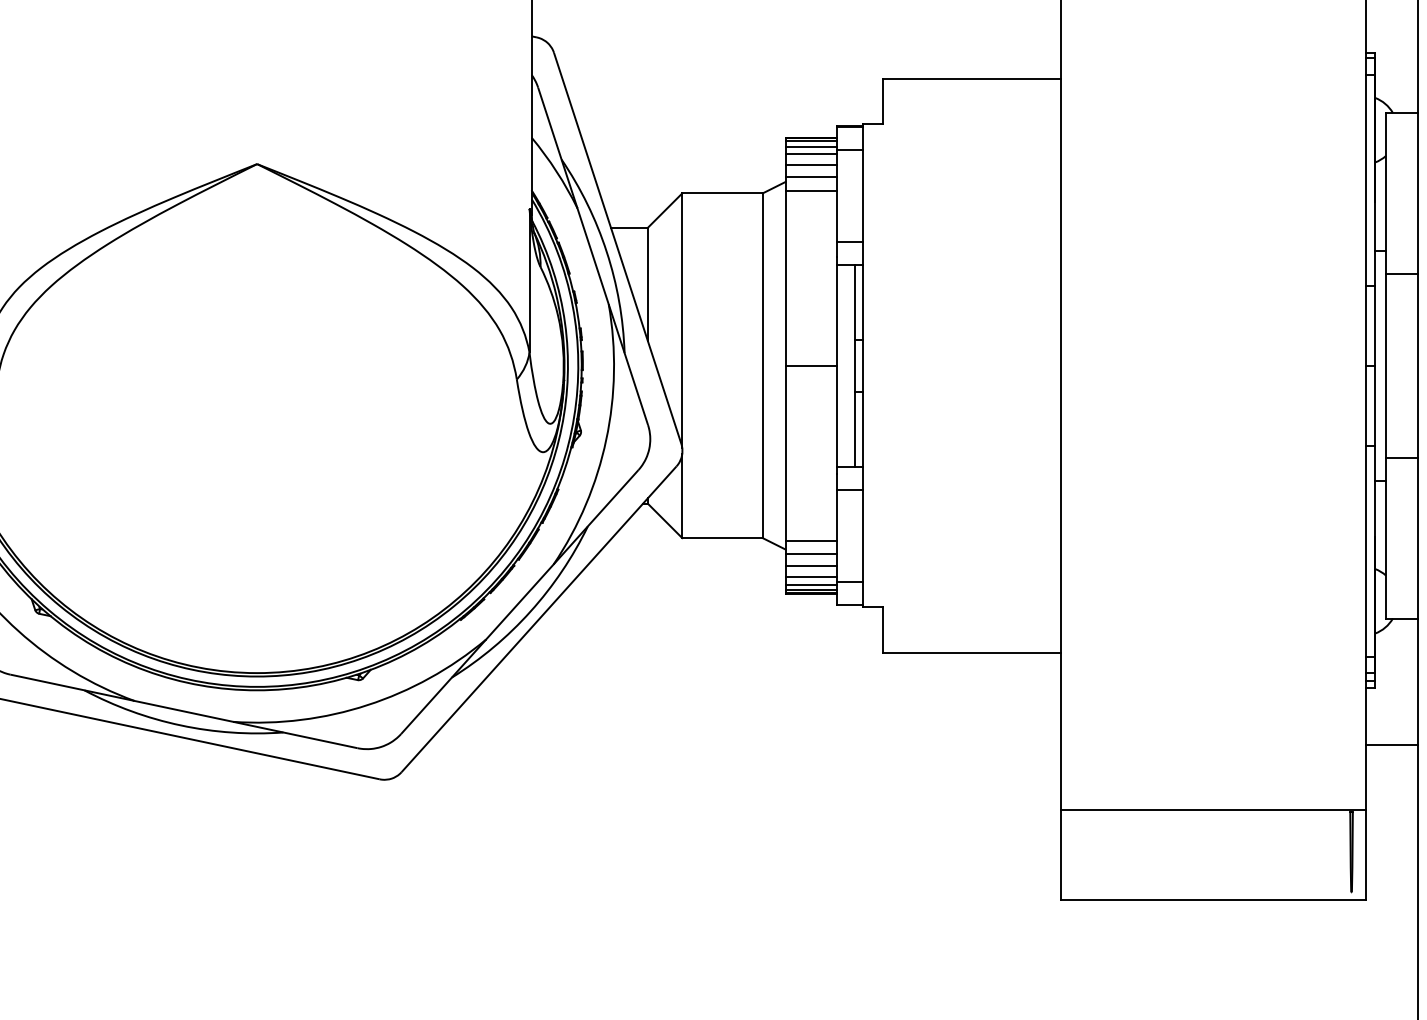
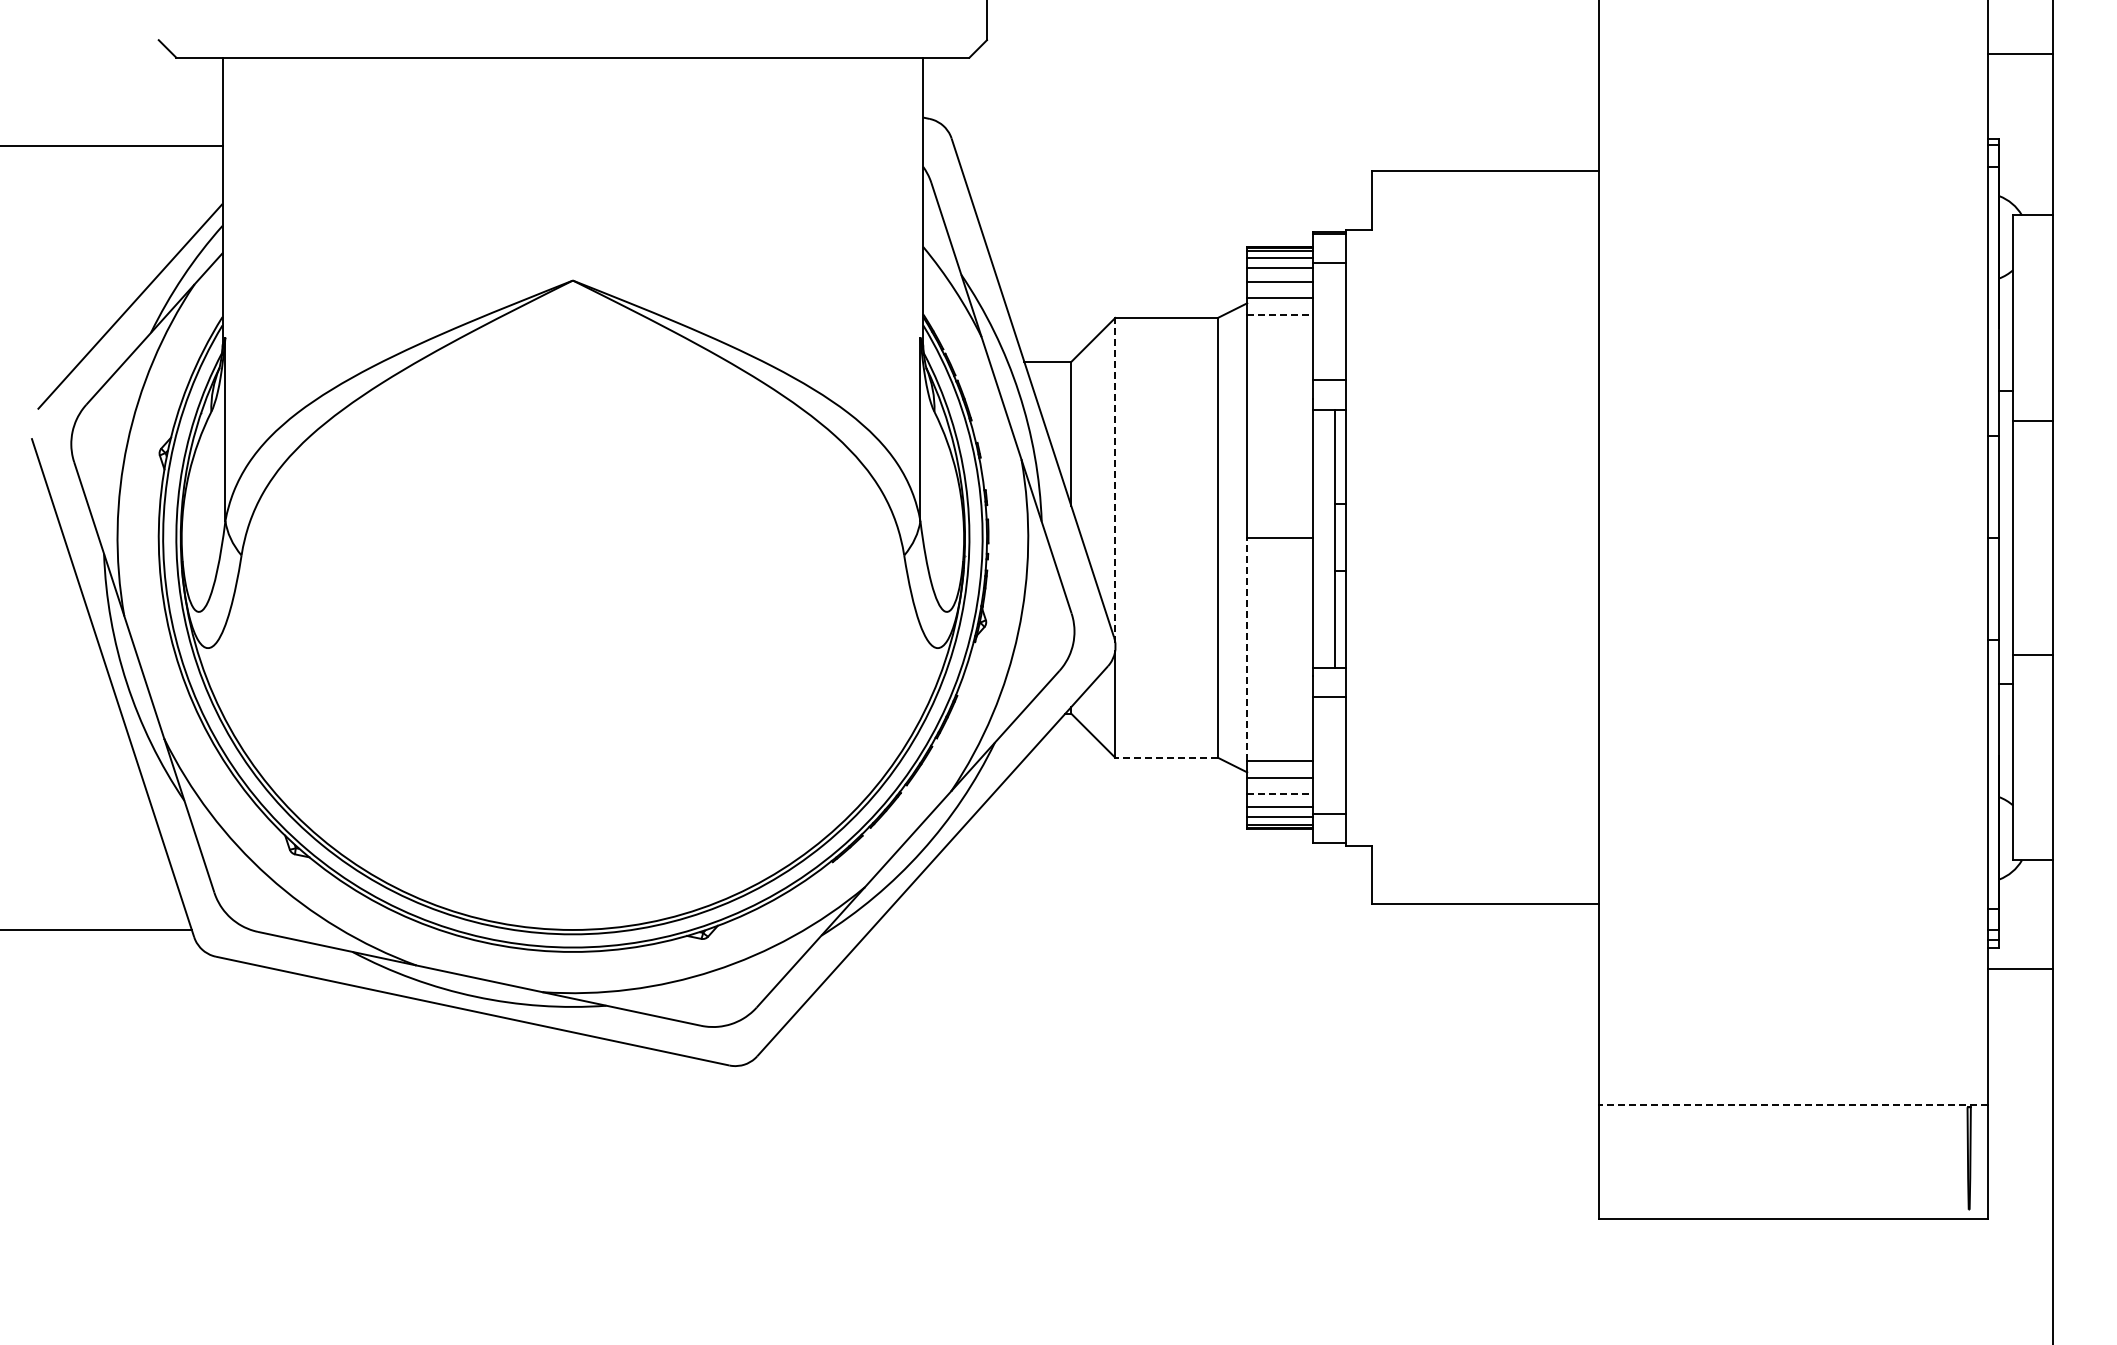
line: (811, 190) -> (1280, 314), solid -> dashed
line: (682, 320) -> (1115, 479), solid -> dashed
line: (785, 453) -> (1247, 649), solid -> dashed
line: (722, 537) -> (1166, 757), solid -> dashed
line: (811, 566) -> (1280, 793), solid -> dashed
line: (1391, 744) -> (2020, 968), moved
line: (1213, 809) -> (1792, 1104), solid -> dashed

